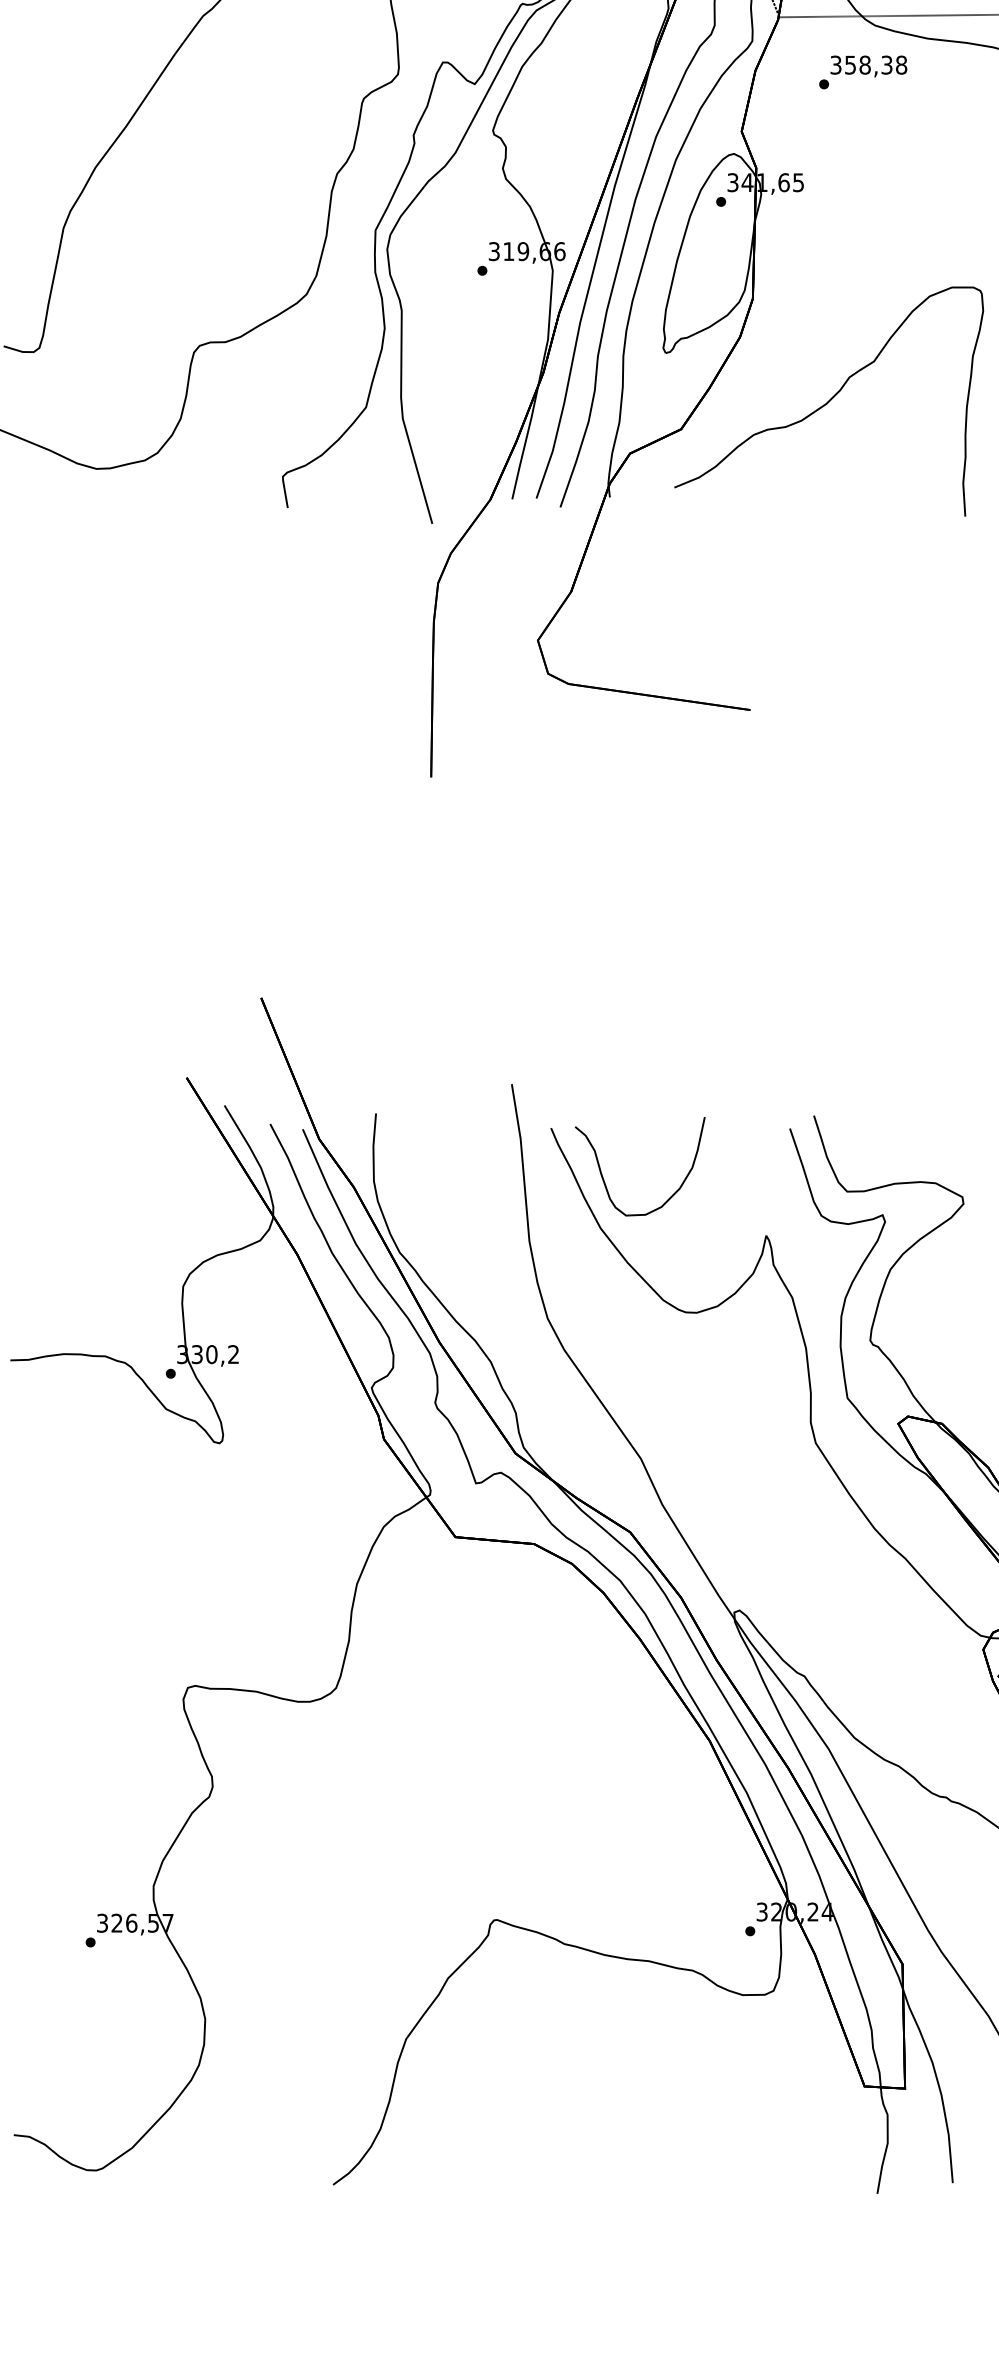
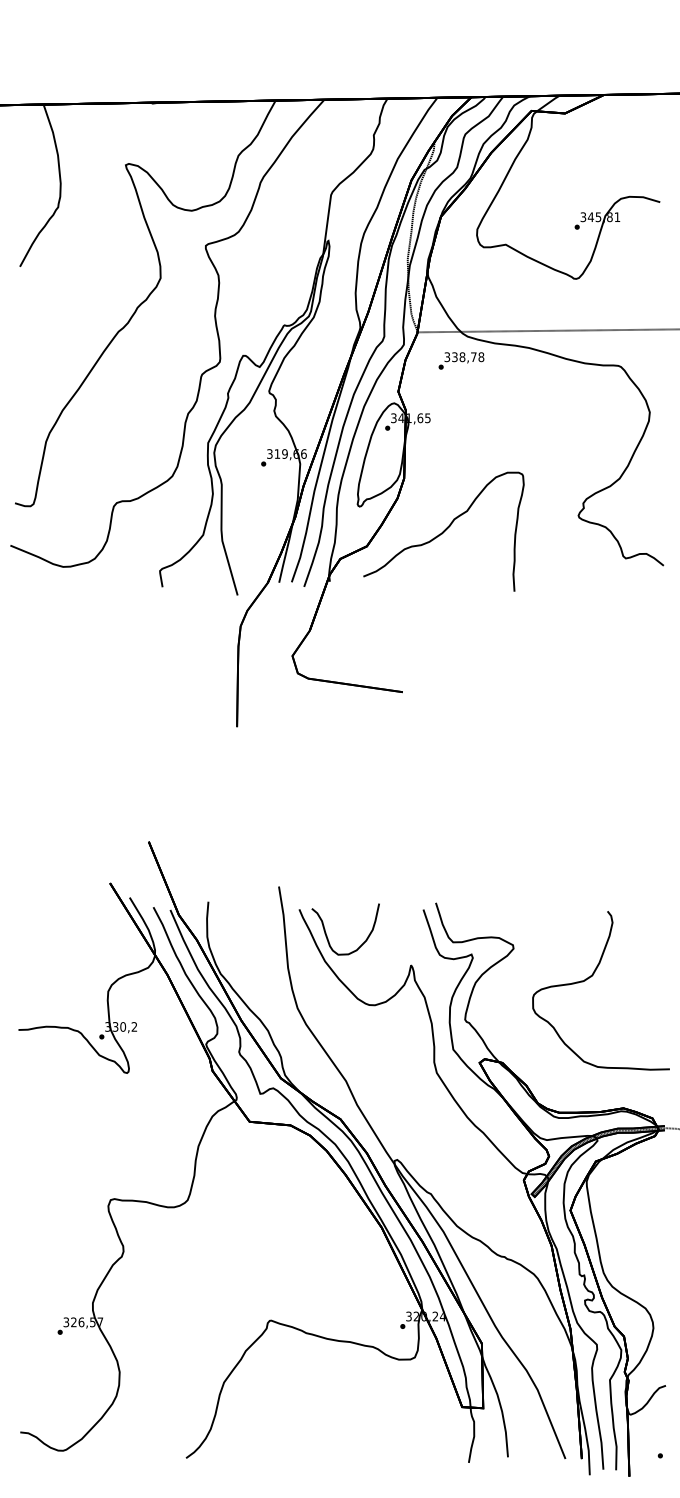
text: (869, 65) -> (464, 357), 358,38 -> 338,78

